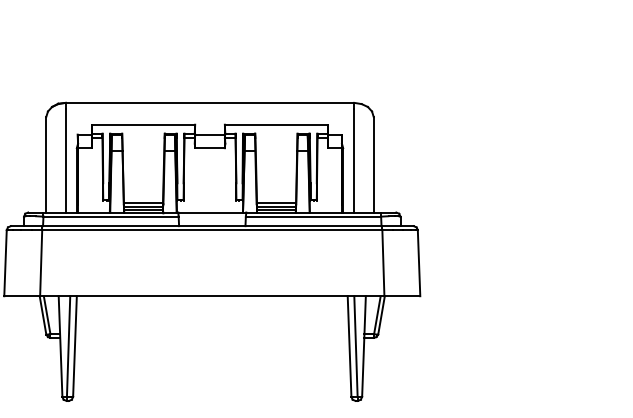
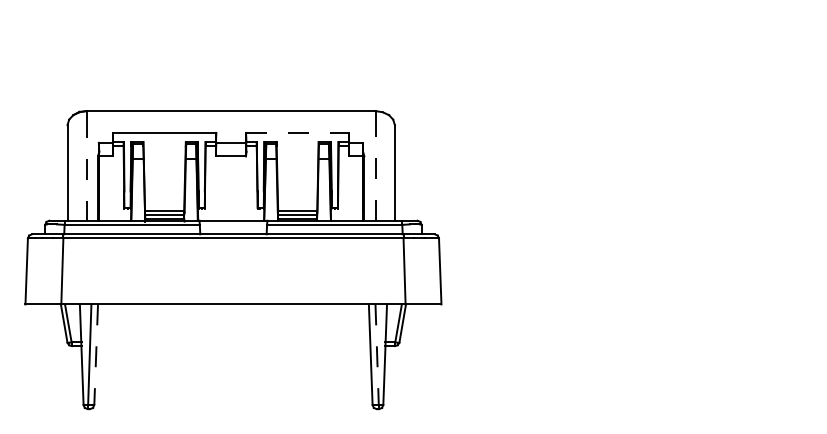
line: (276, 124) -> (297, 132), solid -> dashed
line: (65, 160) -> (86, 168), solid -> dashed
line: (354, 160) -> (375, 168), solid -> dashed
line: (75, 347) -> (96, 355), solid -> dashed
line: (356, 347) -> (377, 355), solid -> dashed

